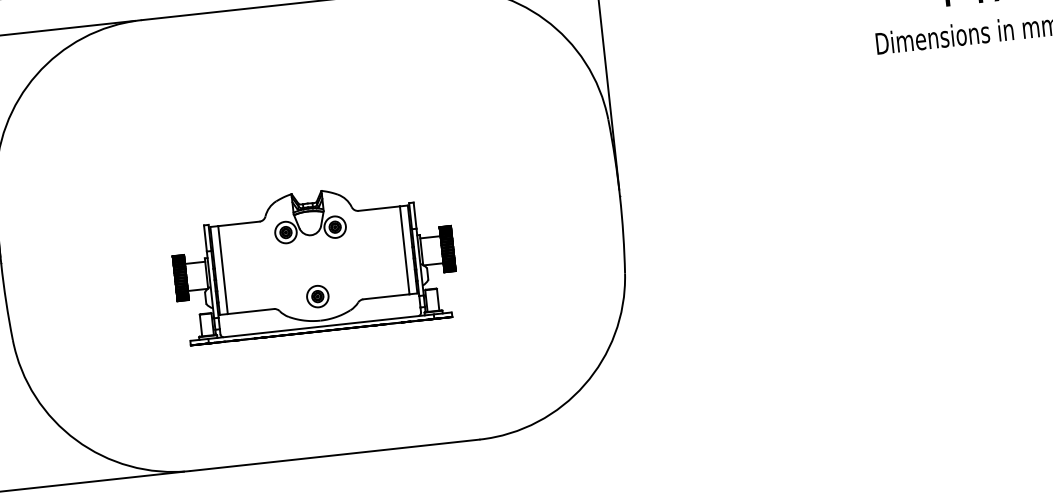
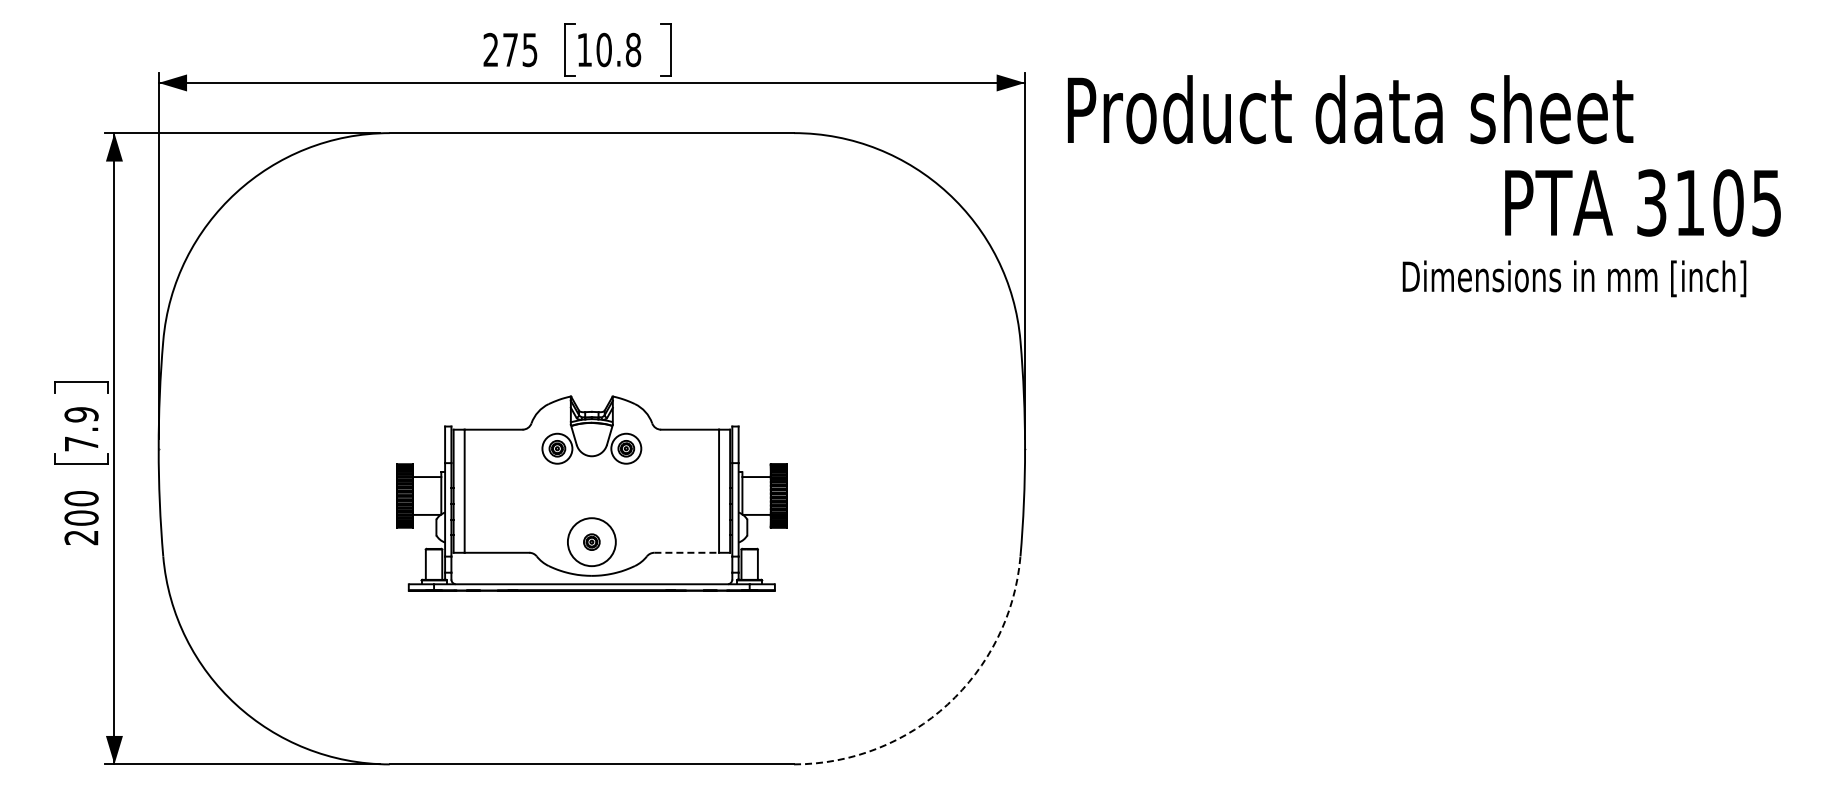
circle: (317, 296) -> (591, 542), size x1.6
line: (386, 296) -> (687, 552), solid -> dashed
arc: (584, 384) -> (947, 704), solid -> dashed

